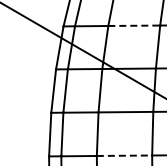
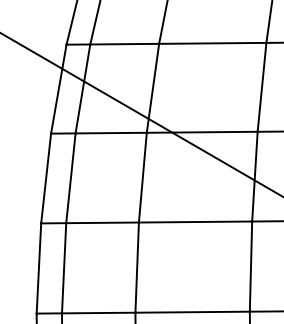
line: (134, 25) -> (213, 42), dashed -> solid
line: (124, 155) -> (192, 311), dashed -> solid

